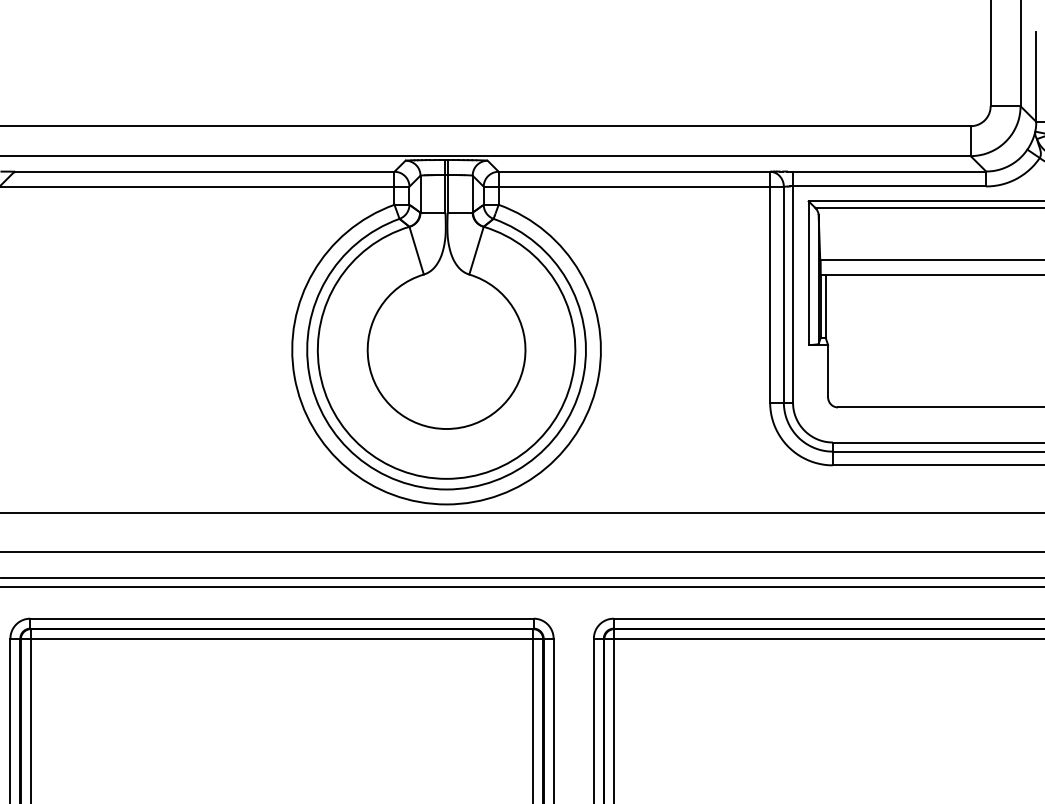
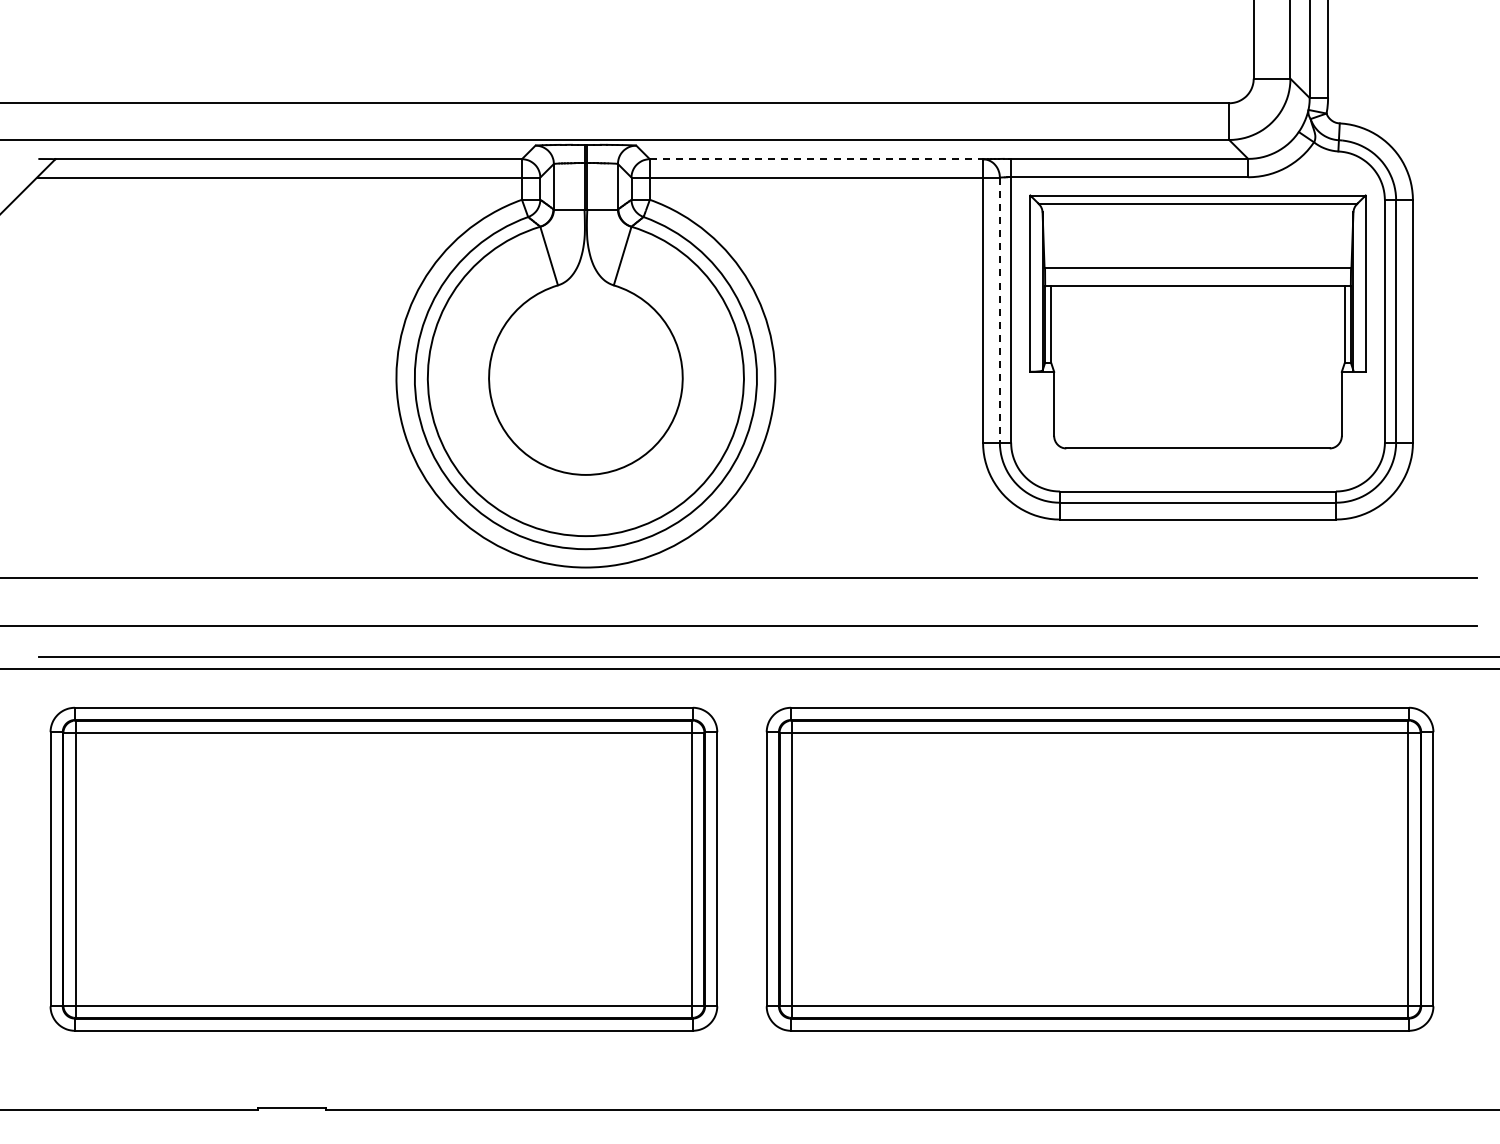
line: (634, 172) -> (816, 159), solid -> dashed
line: (783, 295) -> (999, 310), solid -> dashed

